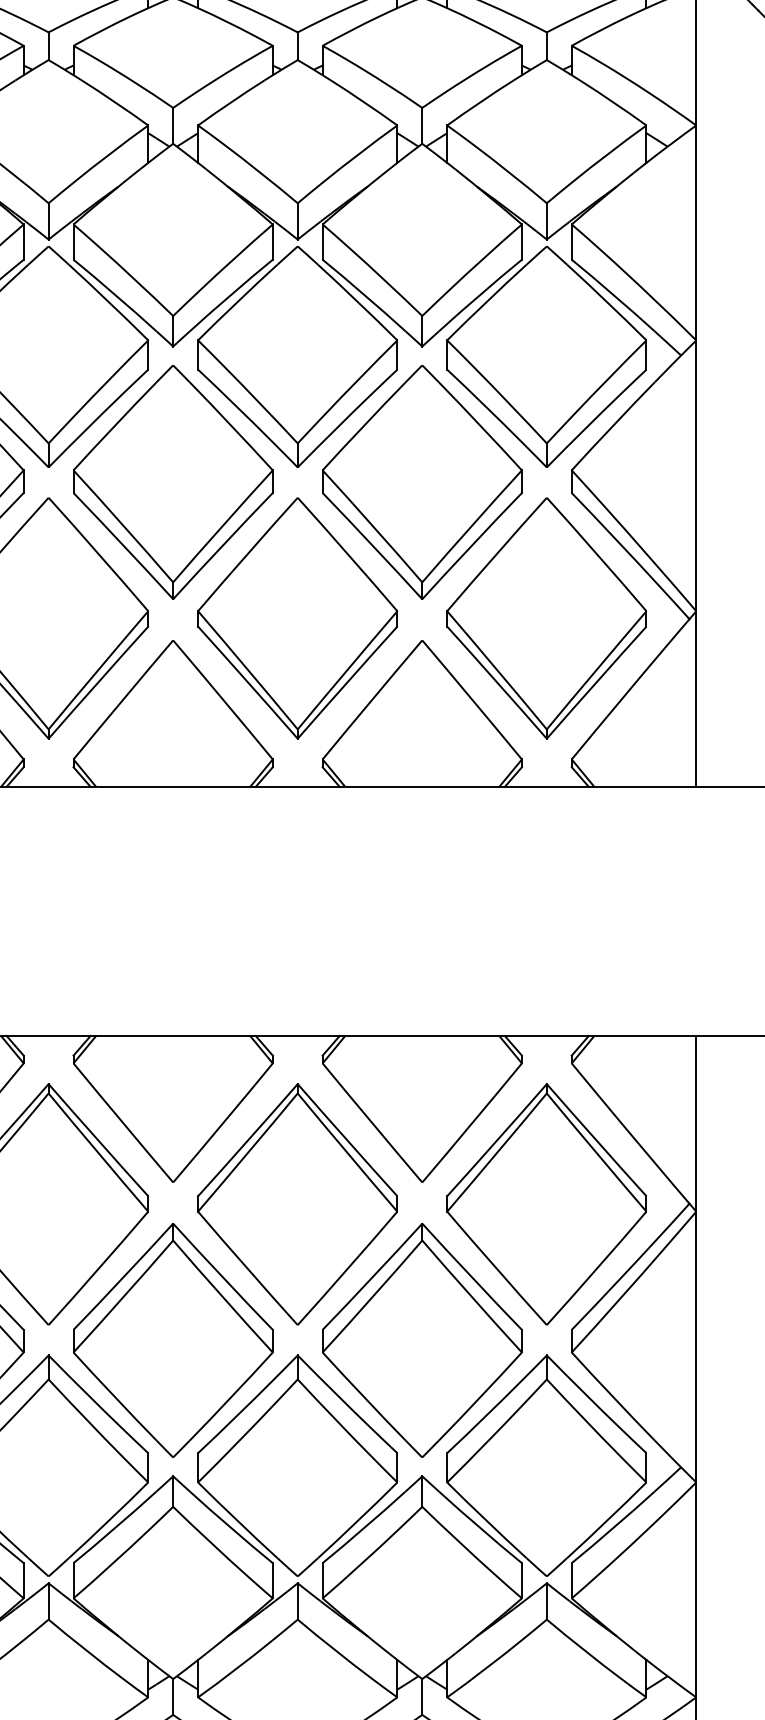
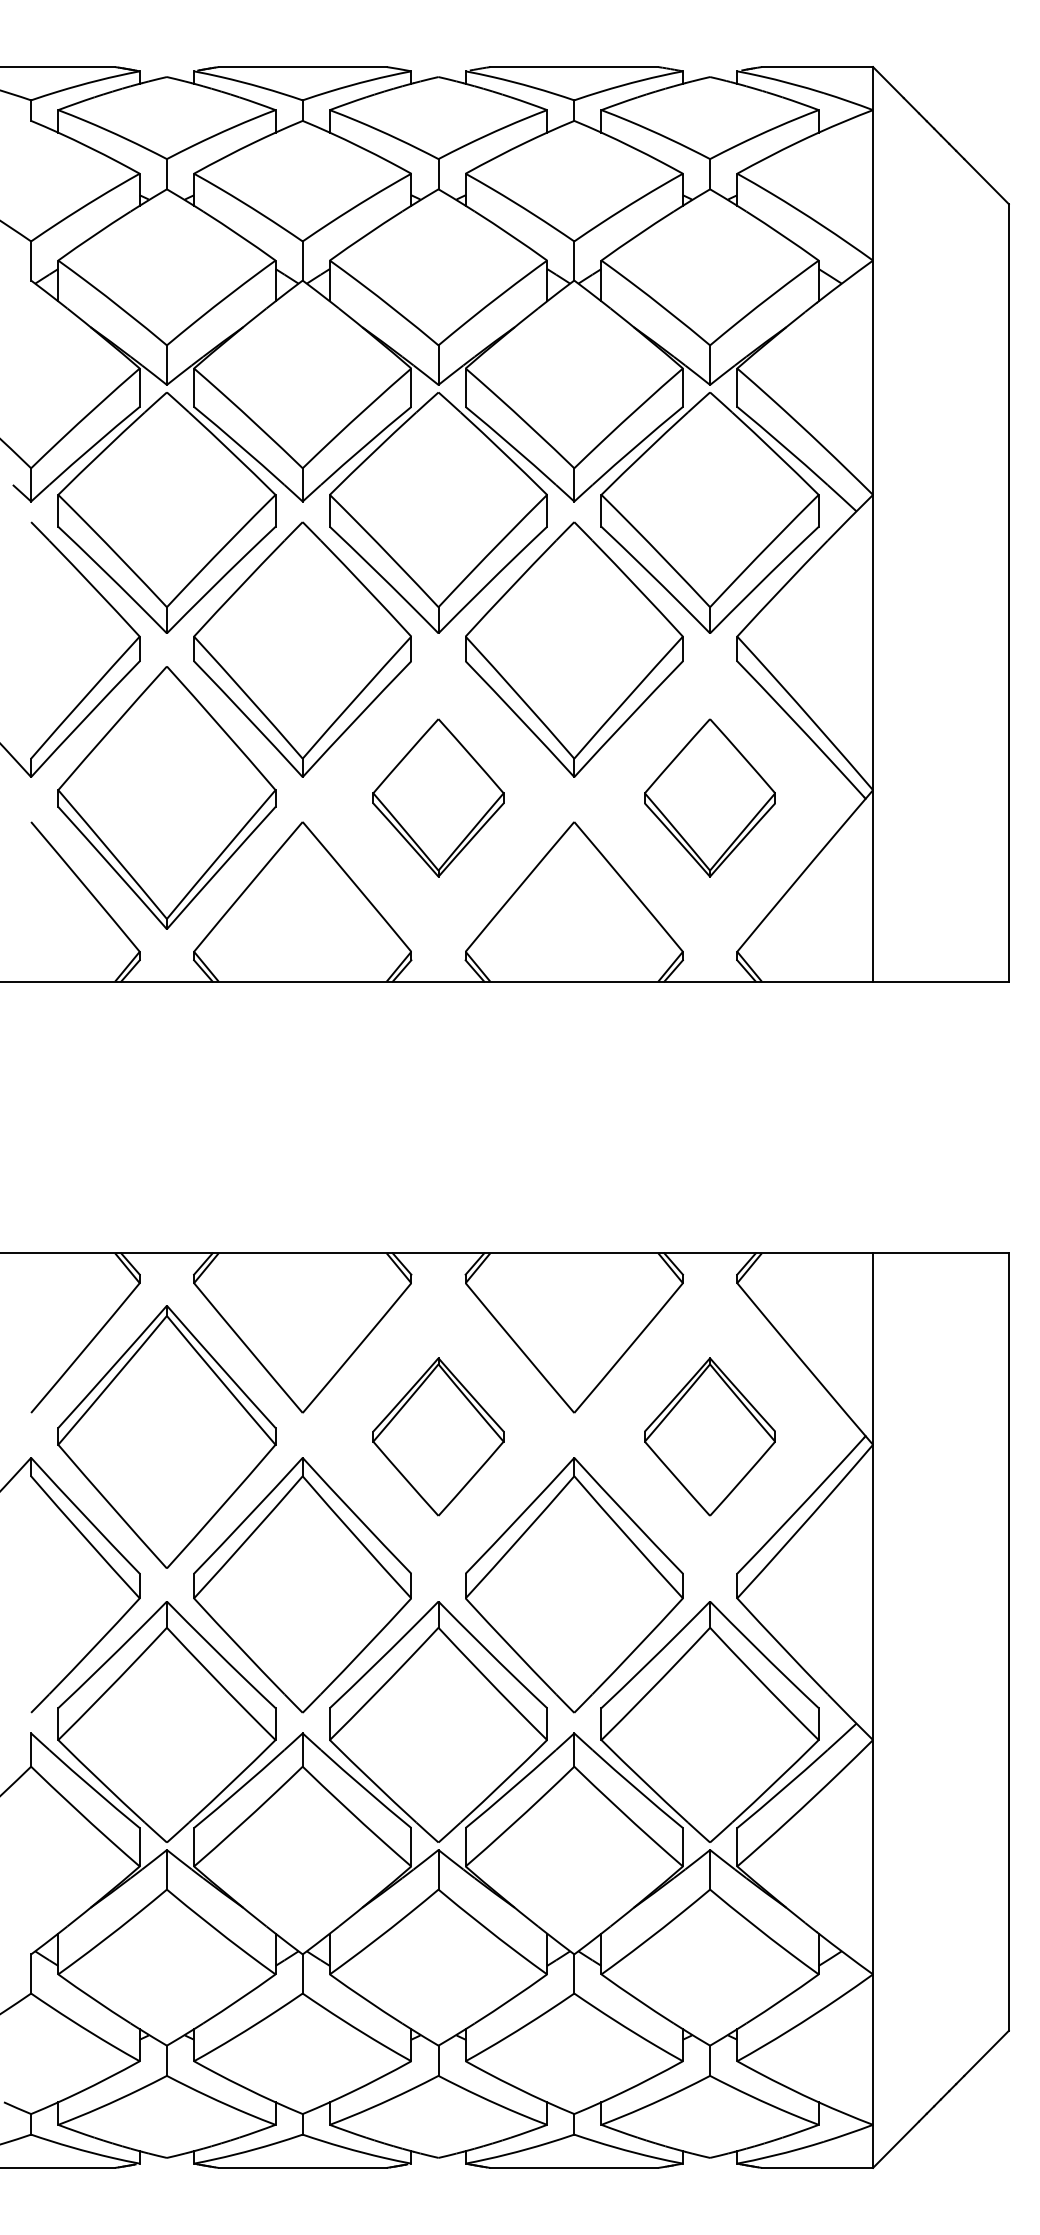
part: (297, 617) -> (438, 797), size x0.6
part: (546, 617) -> (709, 797), size x0.6
part: (297, 1204) -> (438, 1436), size x0.6
part: (546, 1204) -> (709, 1436), size x0.6

